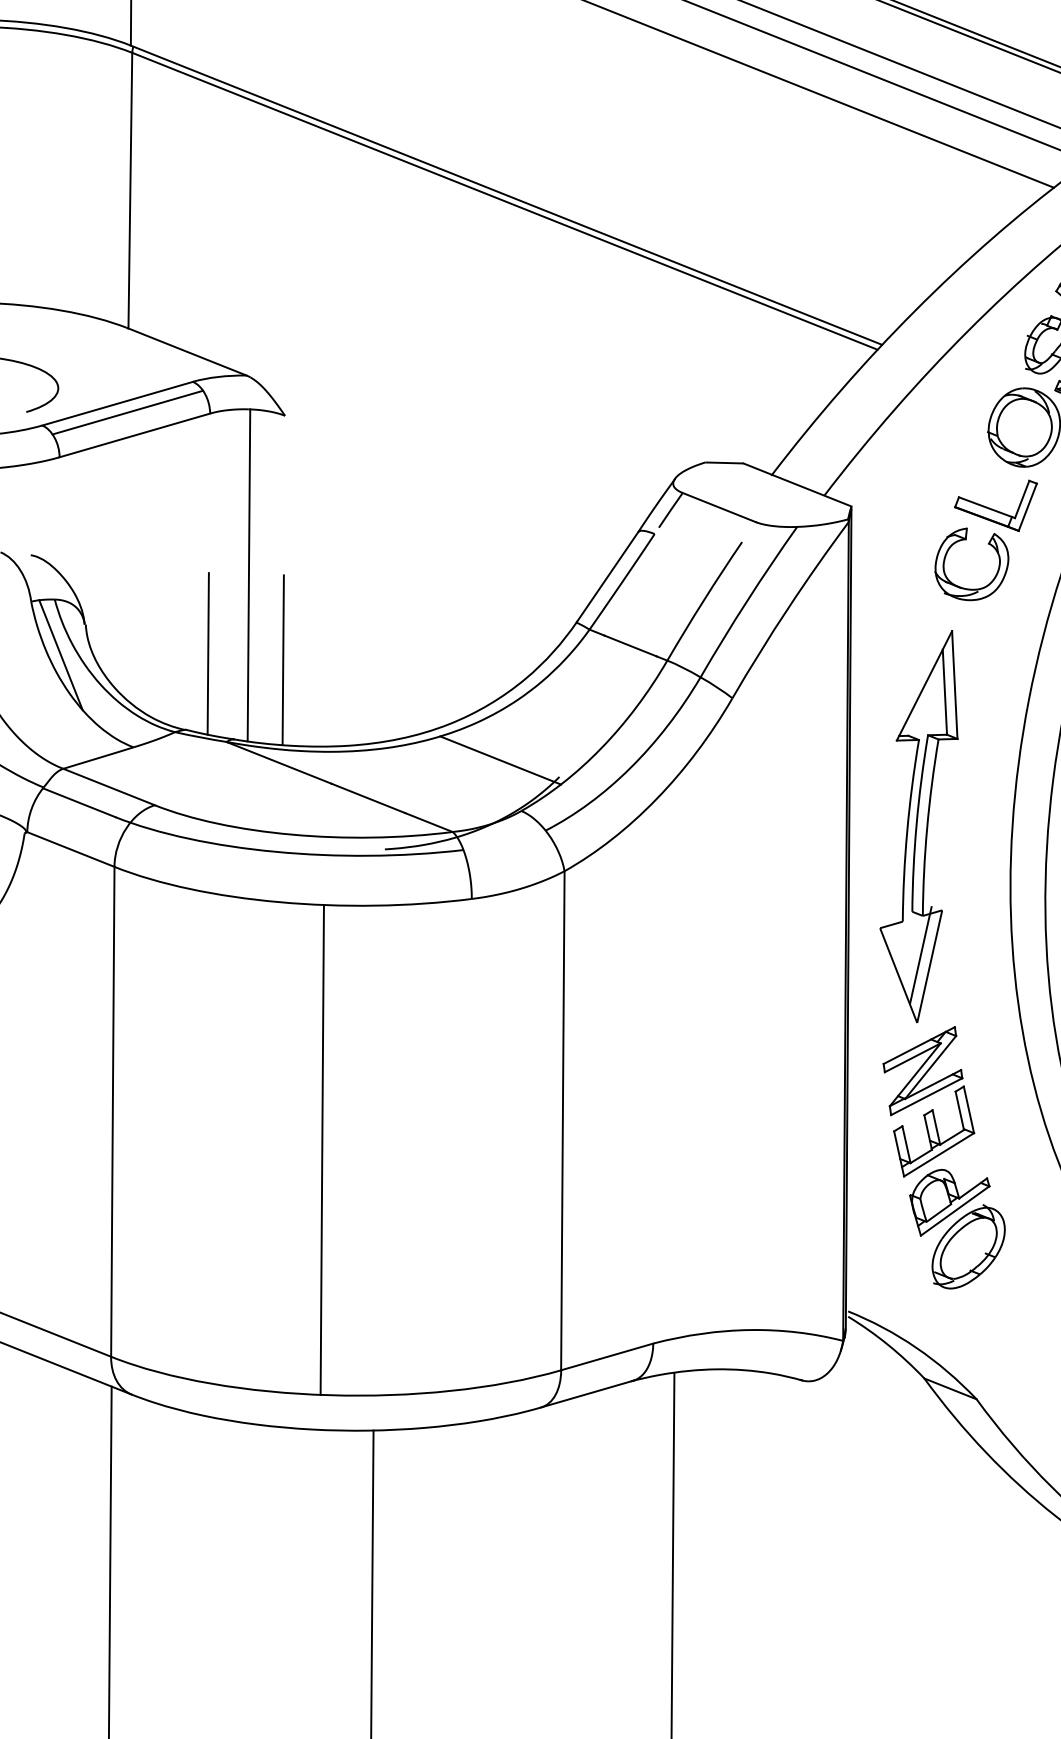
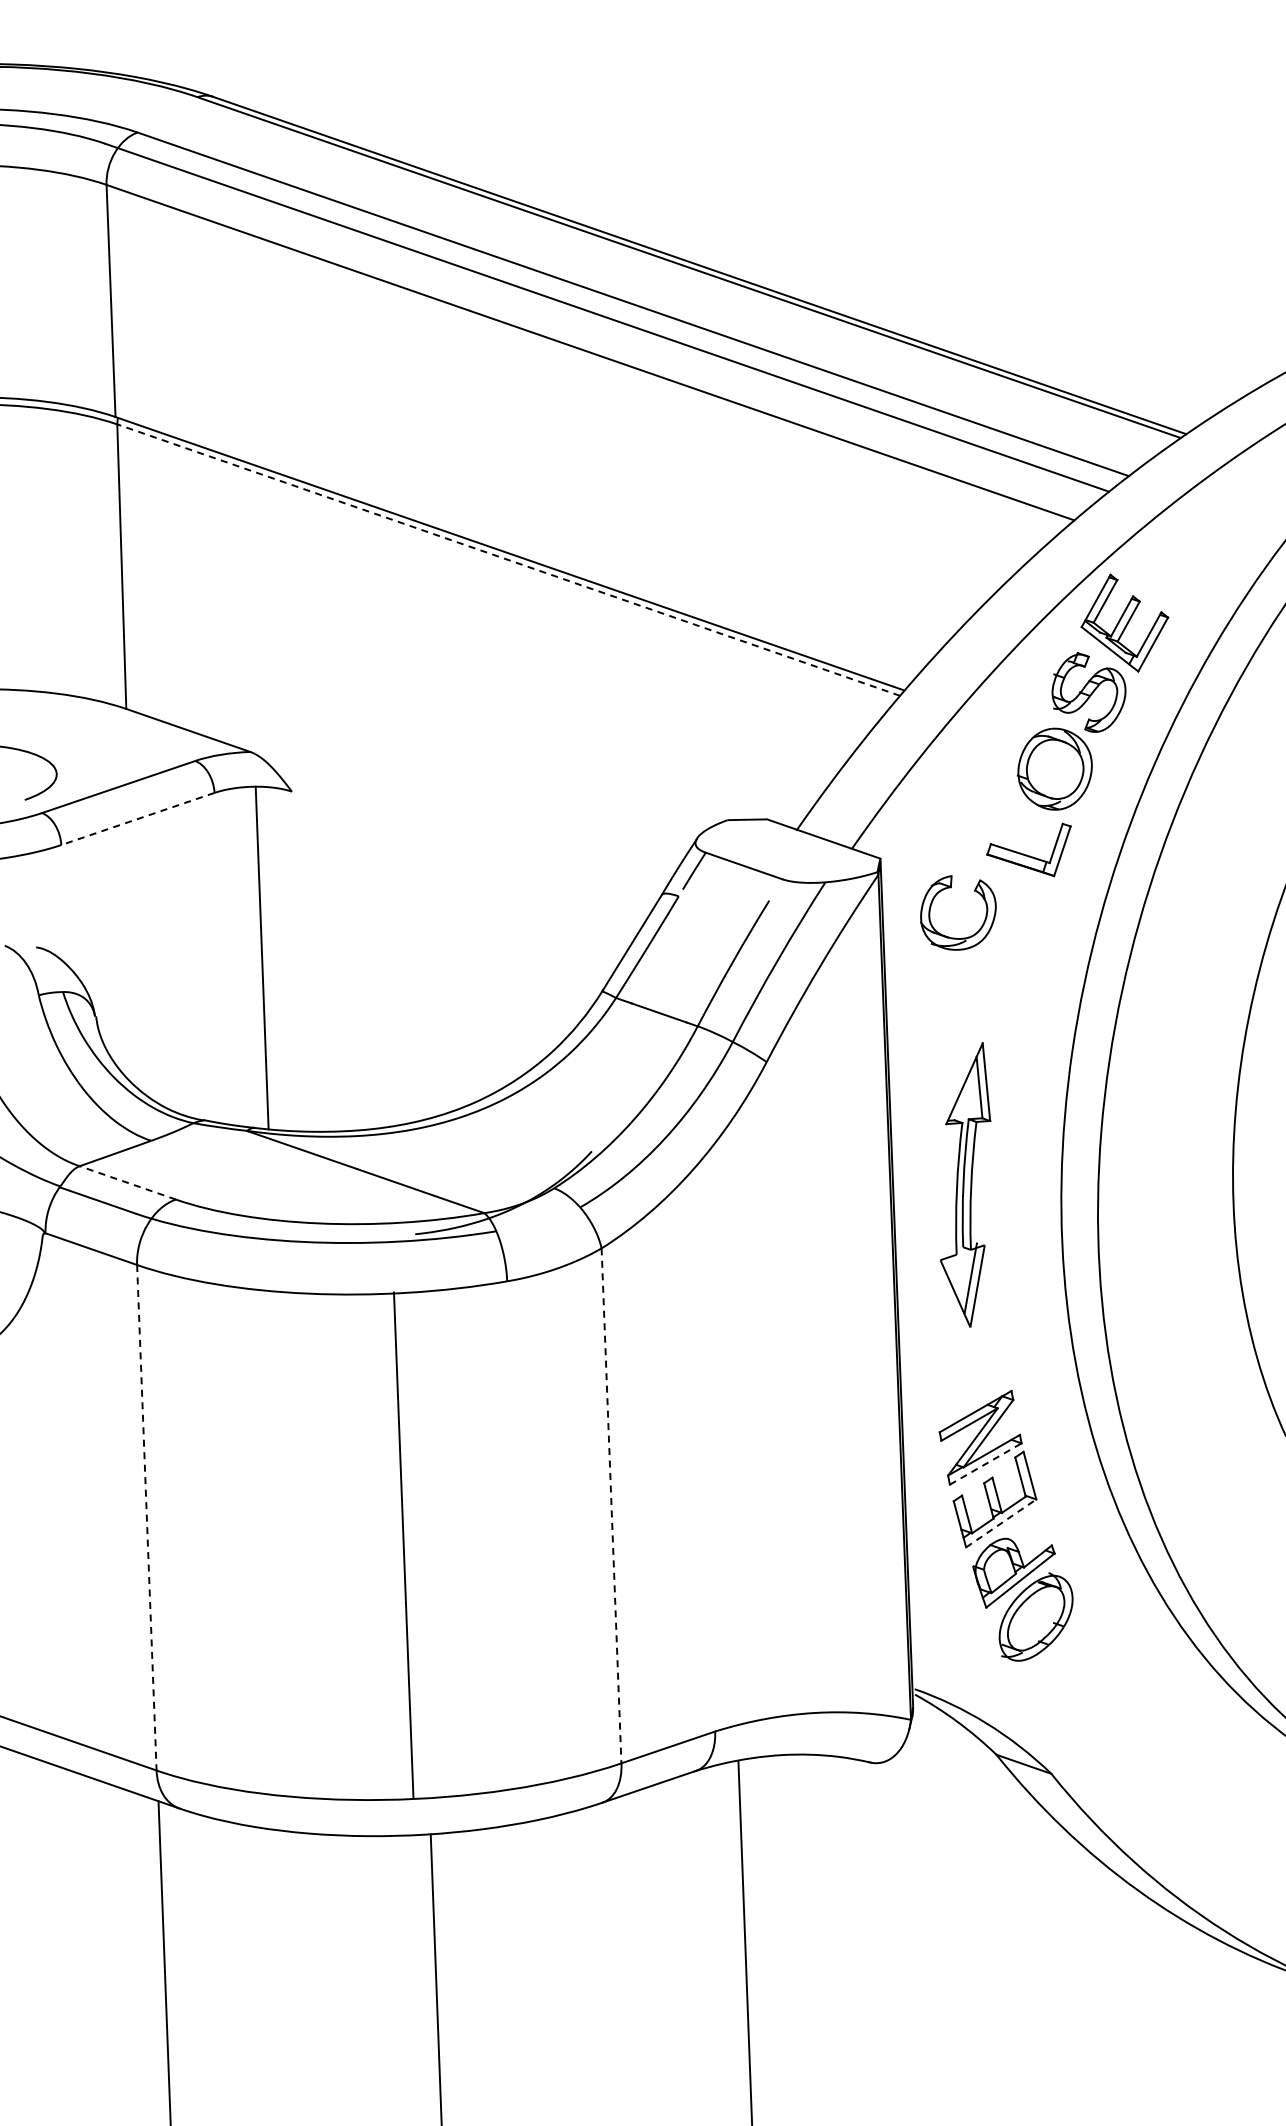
line: (504, 200) -> (508, 559), solid -> dashed
line: (127, 412) -> (129, 795), removed
line: (134, 434) -> (137, 818), solid -> dashed
part: (966, 540) -> (951, 888), moved
line: (207, 653) -> (223, 1040), removed
line: (60, 654) -> (71, 1048), removed
line: (283, 659) -> (301, 1043), removed
line: (500, 760) -> (530, 1137), removed
line: (108, 786) -> (127, 1182), solid -> dashed
part: (919, 825) -> (965, 1184), size x0.7
line: (927, 1096) -> (986, 1463), solid -> dashed
line: (112, 1111) -> (146, 1517), solid -> dashed
line: (562, 1120) -> (611, 1505), solid -> dashed
line: (322, 1150) -> (403, 1545), moved
line: (939, 1154) -> (1001, 1523), solid -> dashed

